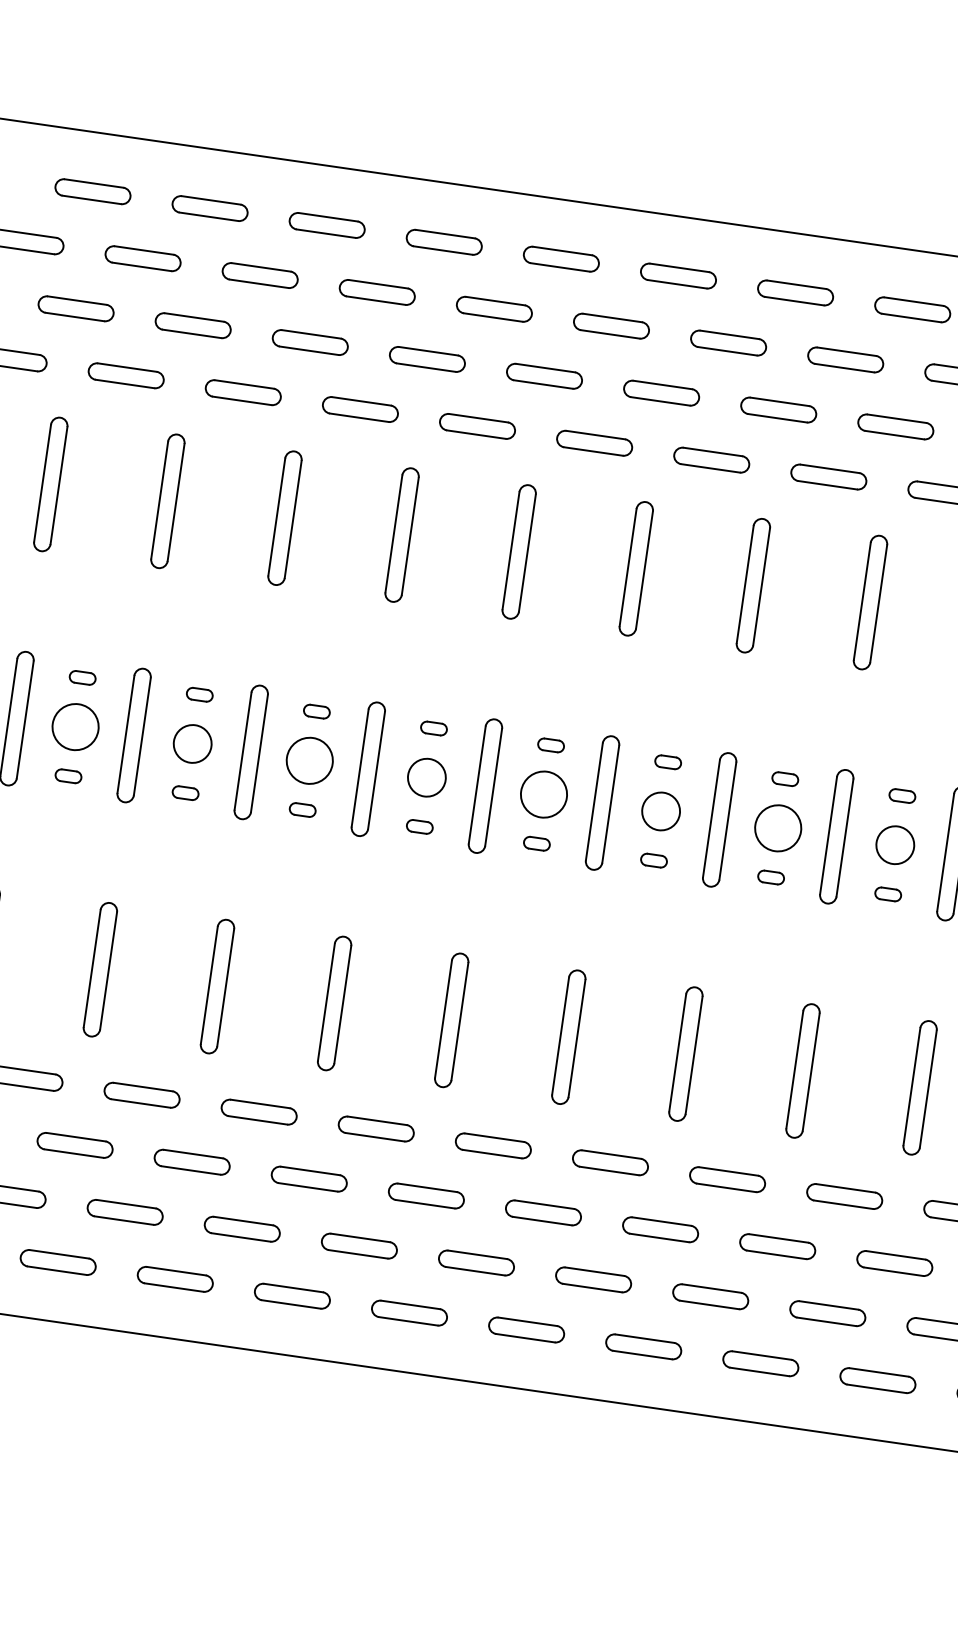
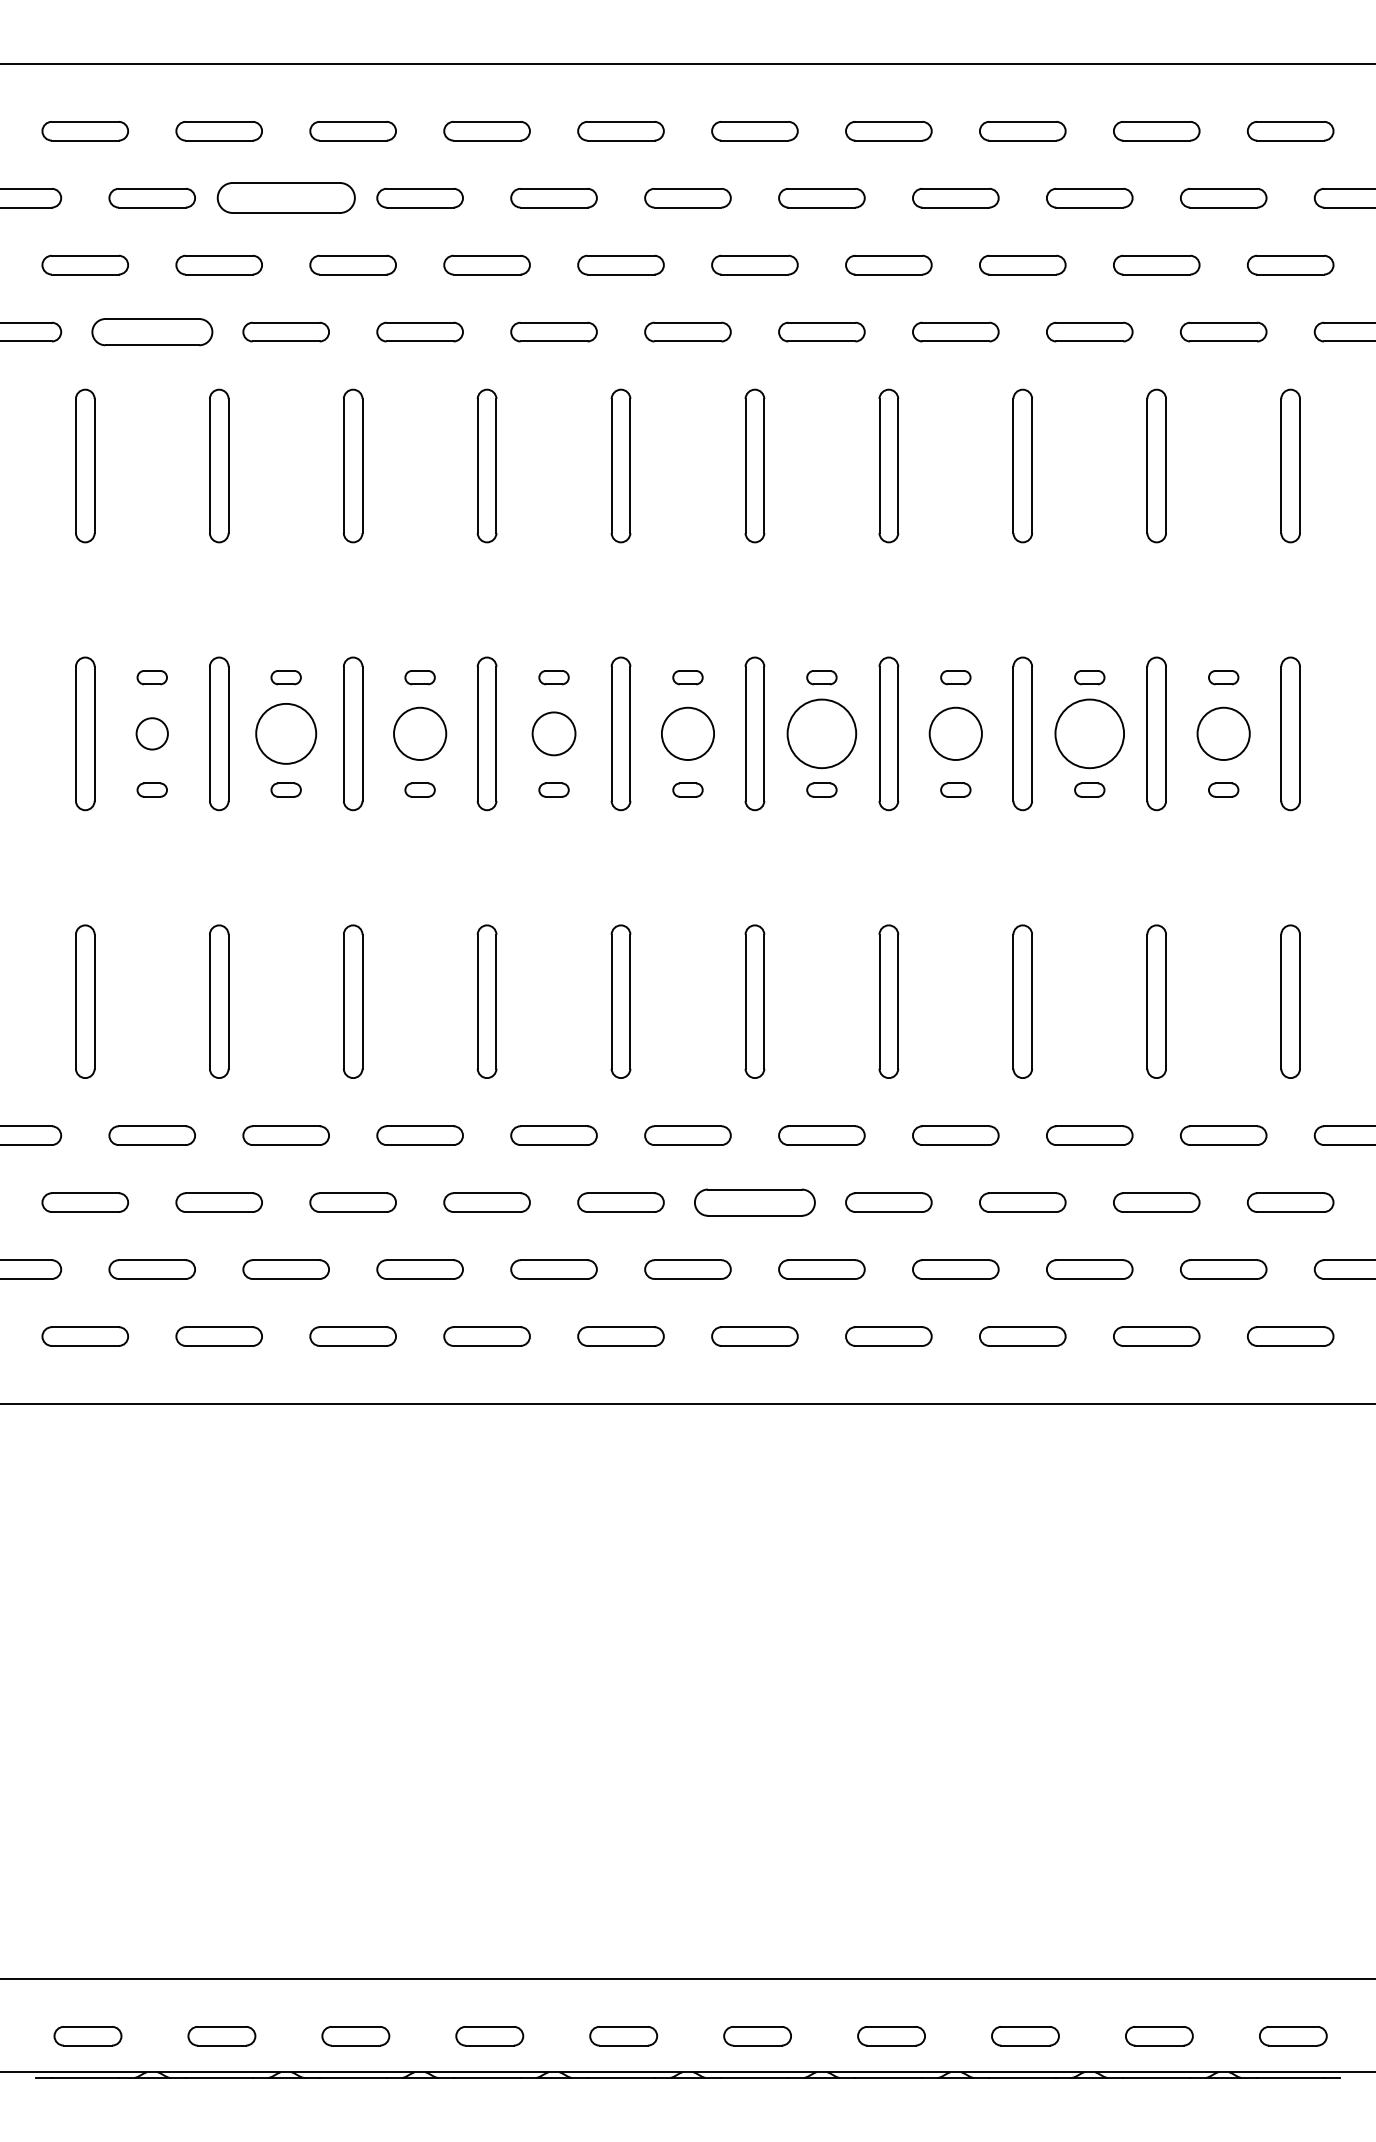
part: (259, 275) -> (285, 198), size x1.6
part: (125, 375) -> (151, 331), size x1.4
circle: (75, 726) -> (152, 733), size x0.6
circle: (192, 743) -> (285, 733), size x1.4
circle: (660, 811) -> (821, 733), size x1.6
circle: (895, 844) -> (1089, 733), size x1.6
part: (543, 1212) -> (754, 1202), size x1.4

